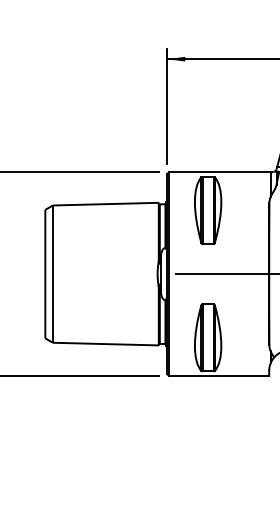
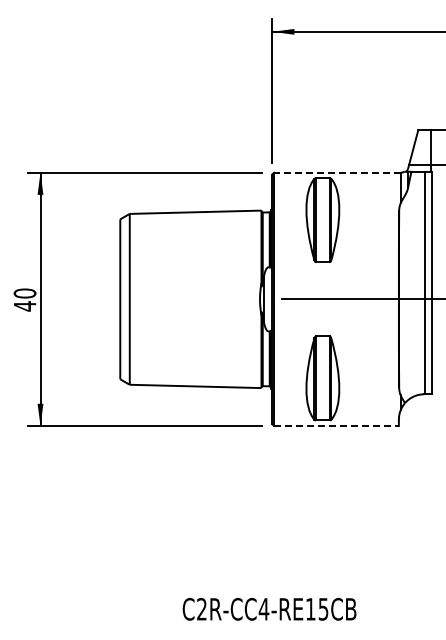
line: (219, 172) -> (336, 172), solid -> dashed
line: (219, 375) -> (336, 425), solid -> dashed

